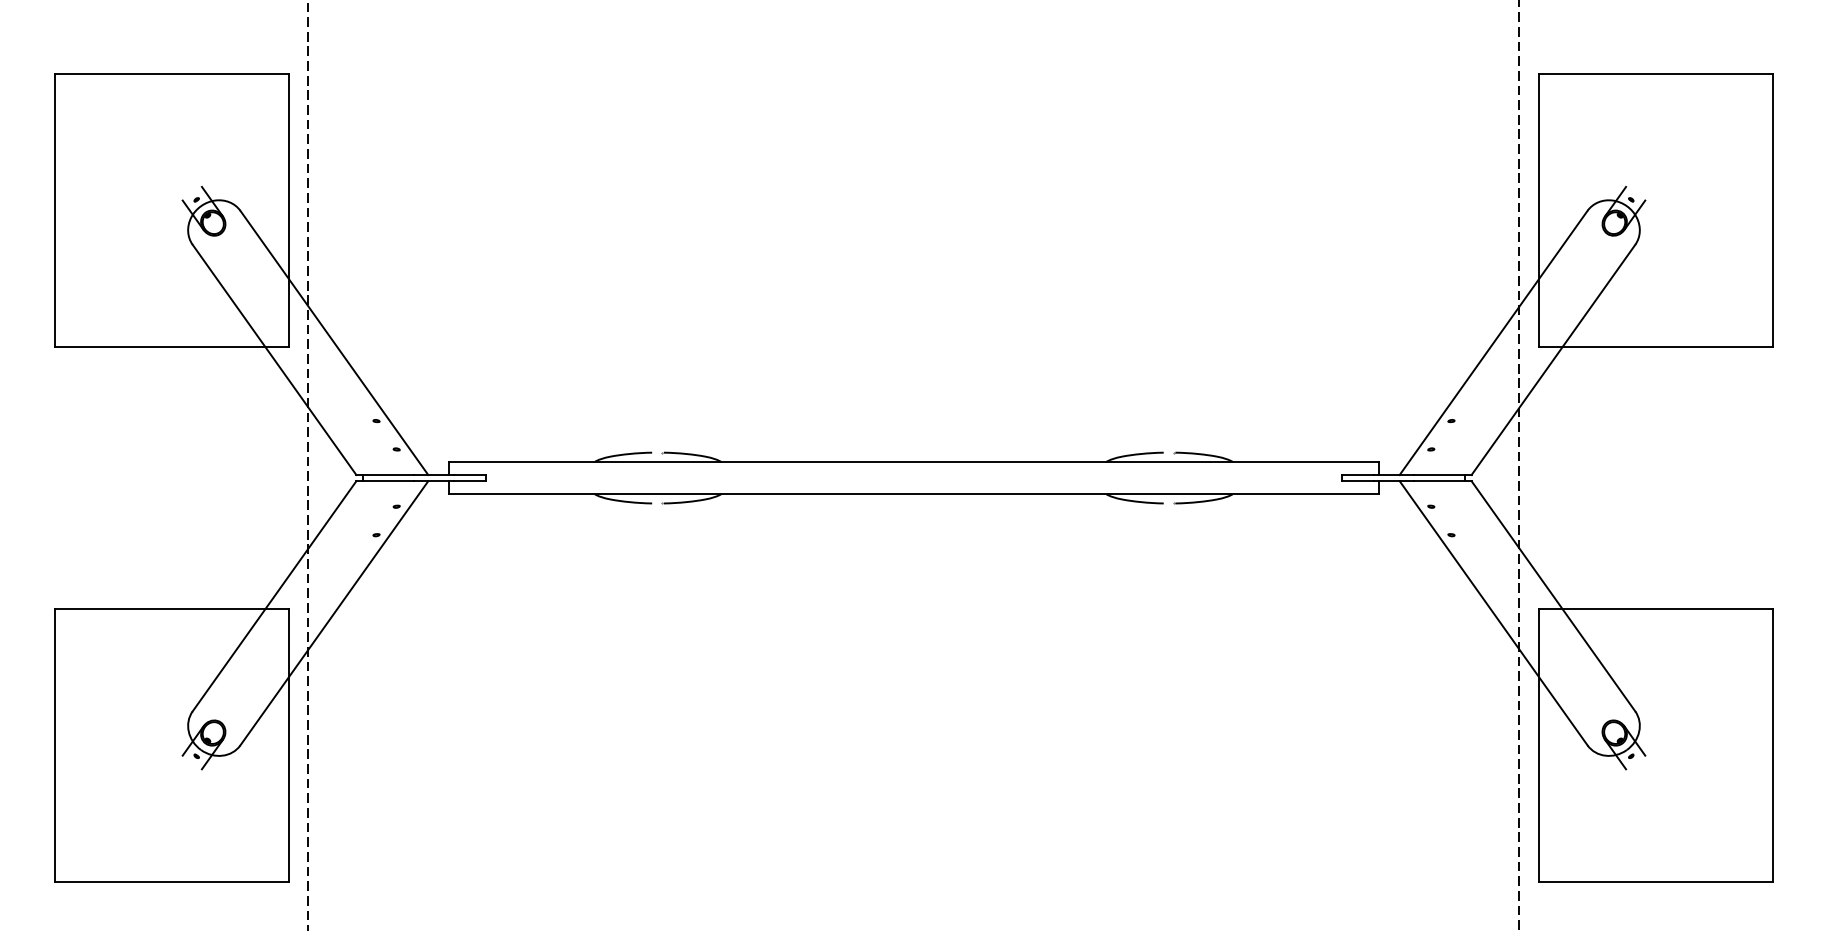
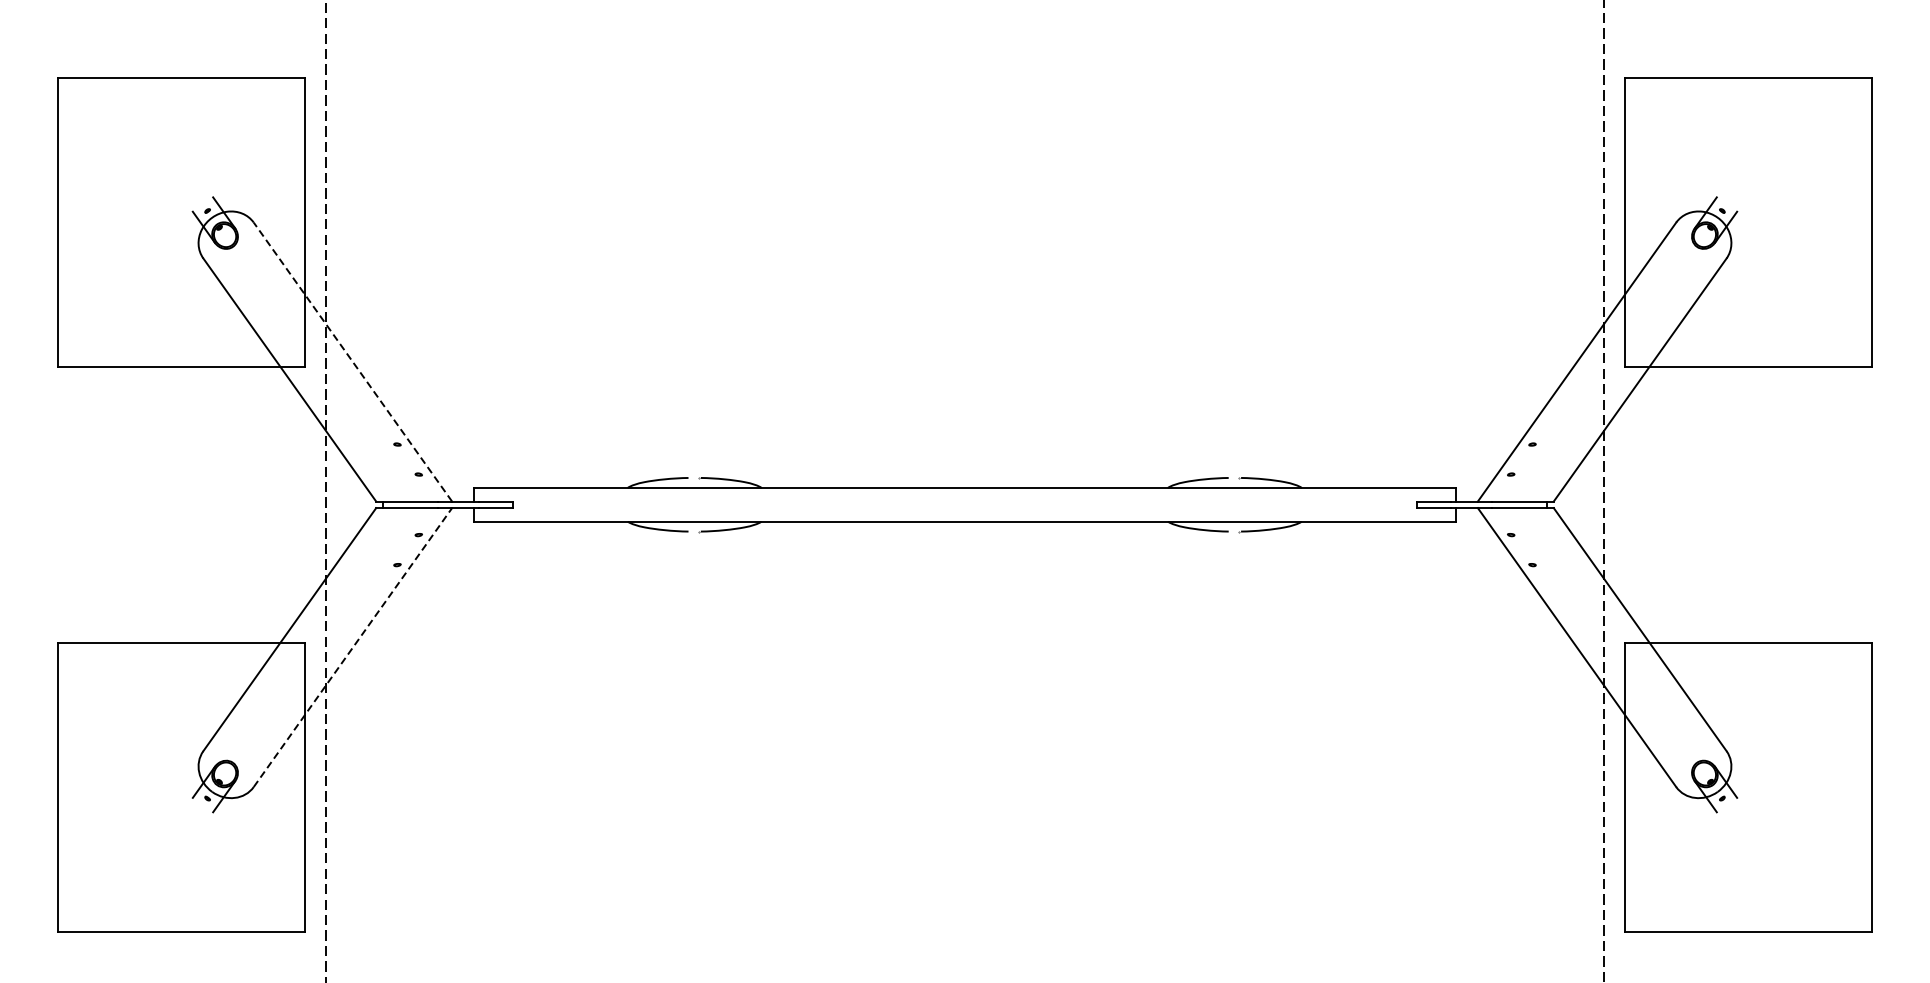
line: (334, 342) -> (353, 361), solid -> dashed
line: (334, 612) -> (353, 646), solid -> dashed

